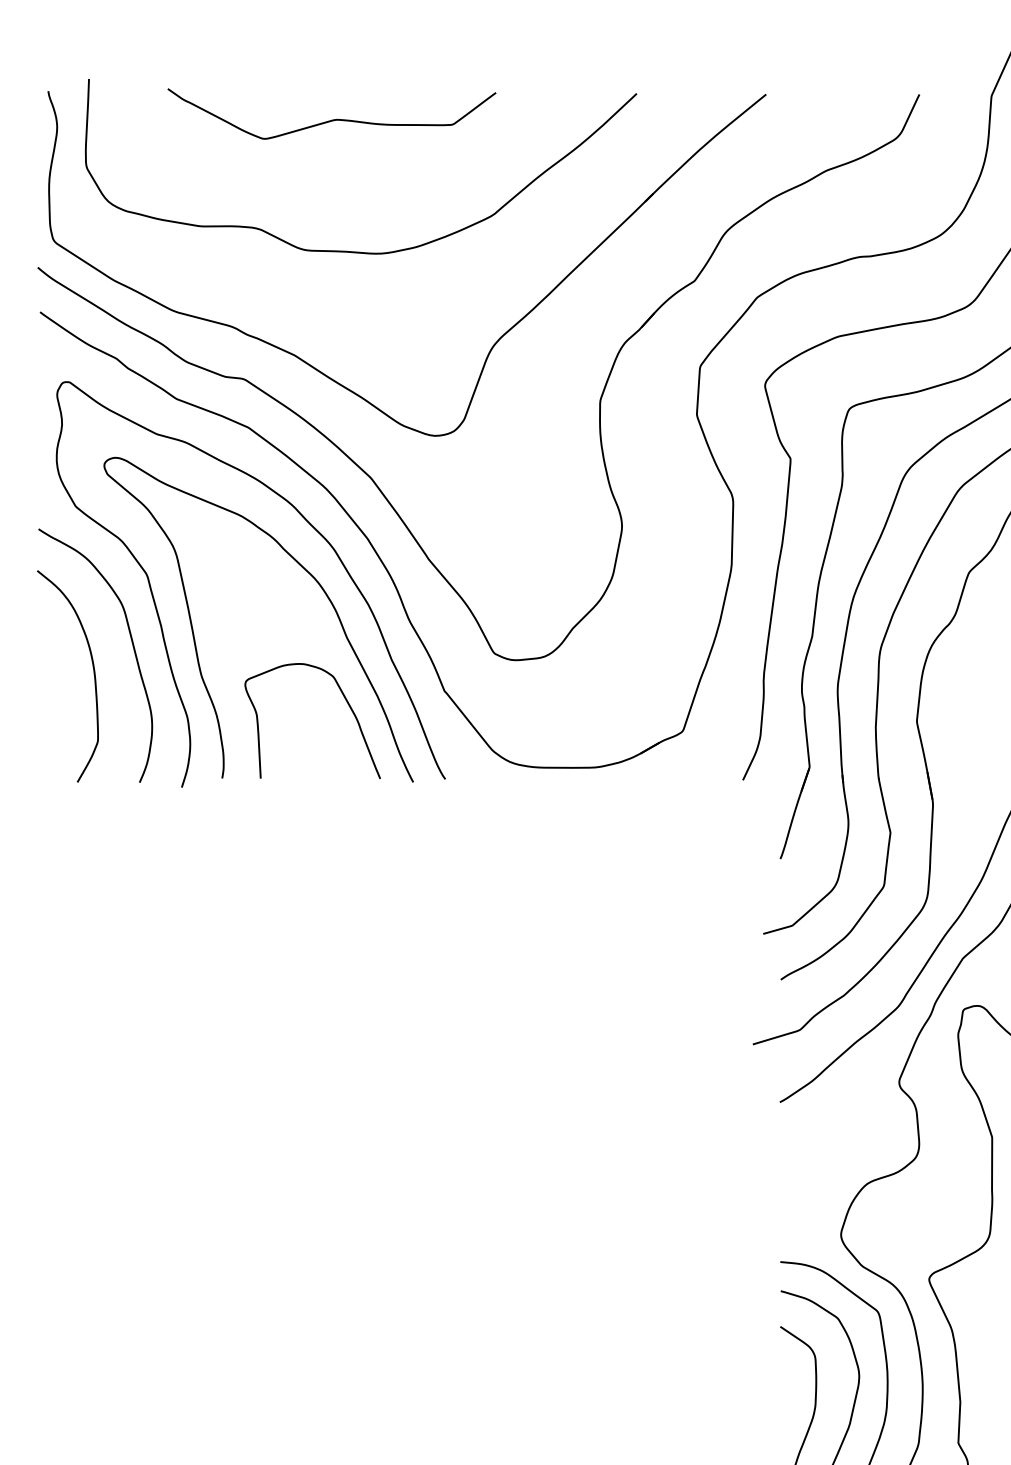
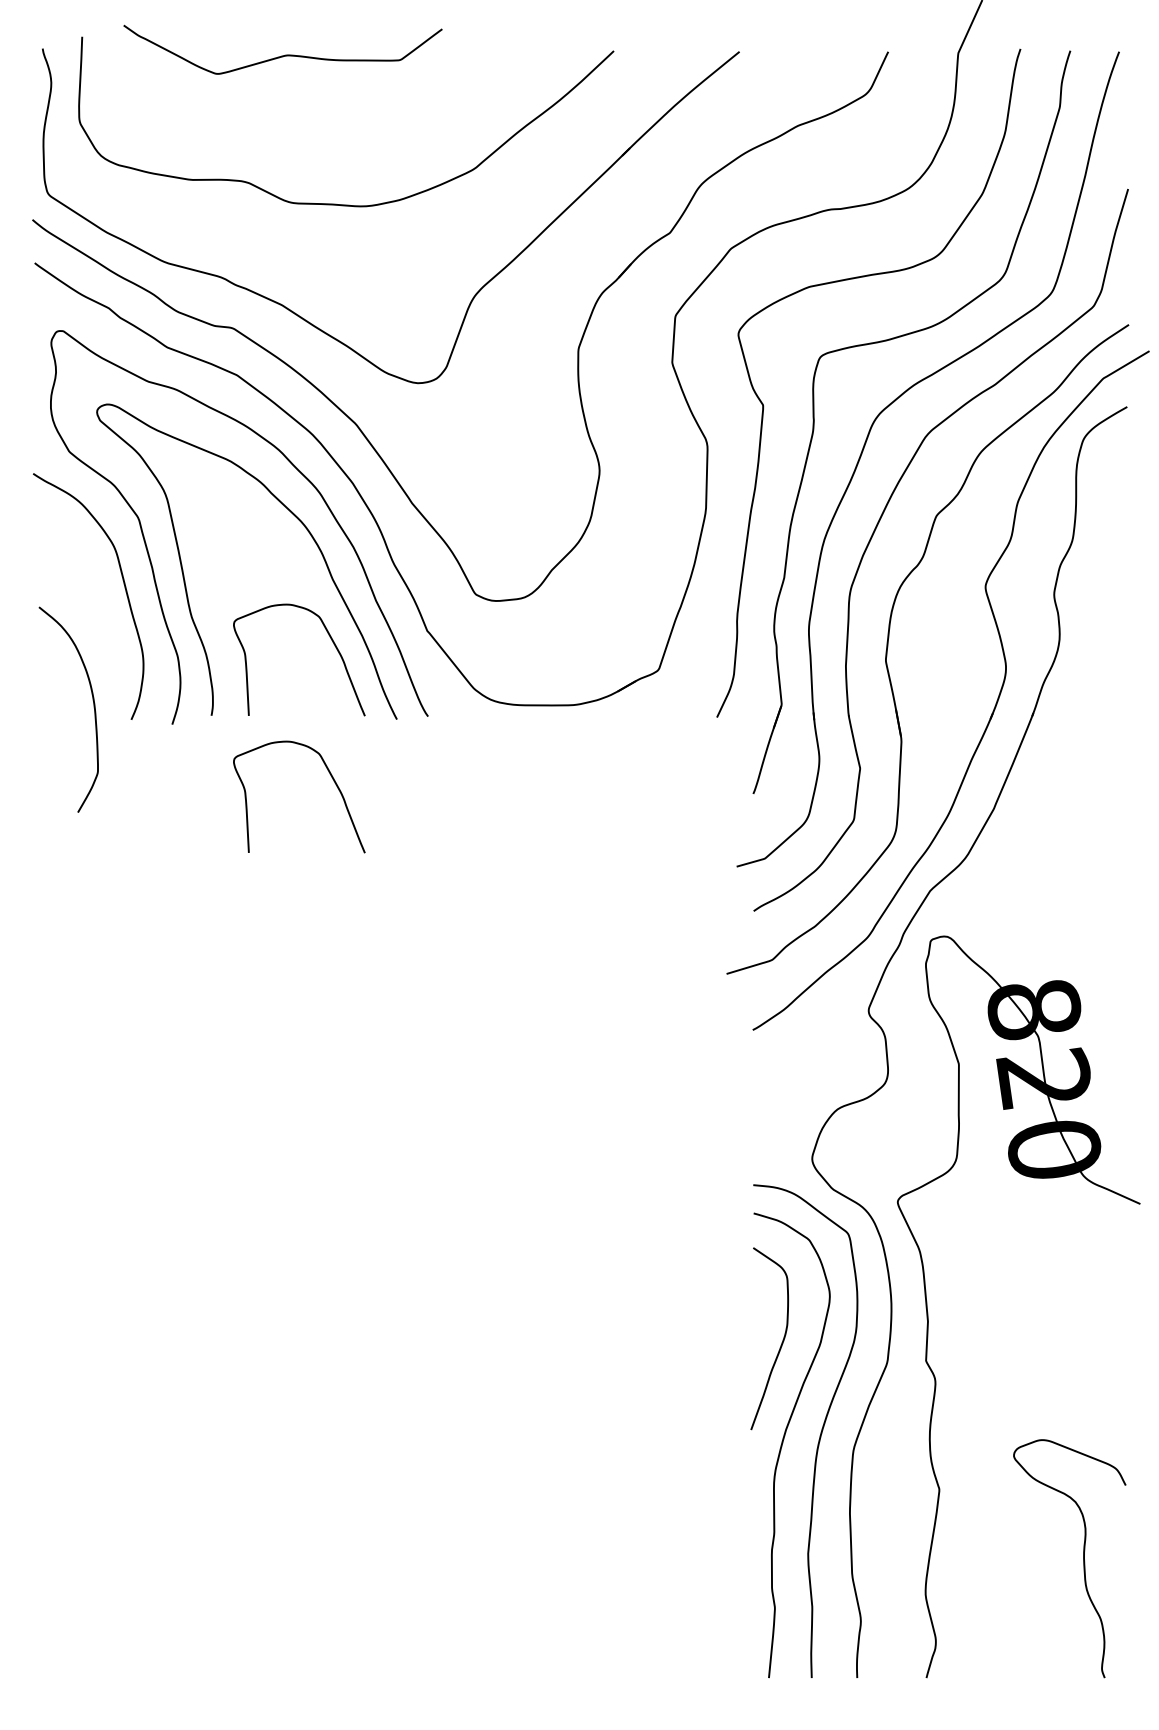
curve: (334, 118) -> (285, 54), moved
curve: (93, 674) -> (93, 707), moved
curve: (346, 844) -> (332, 779), added

